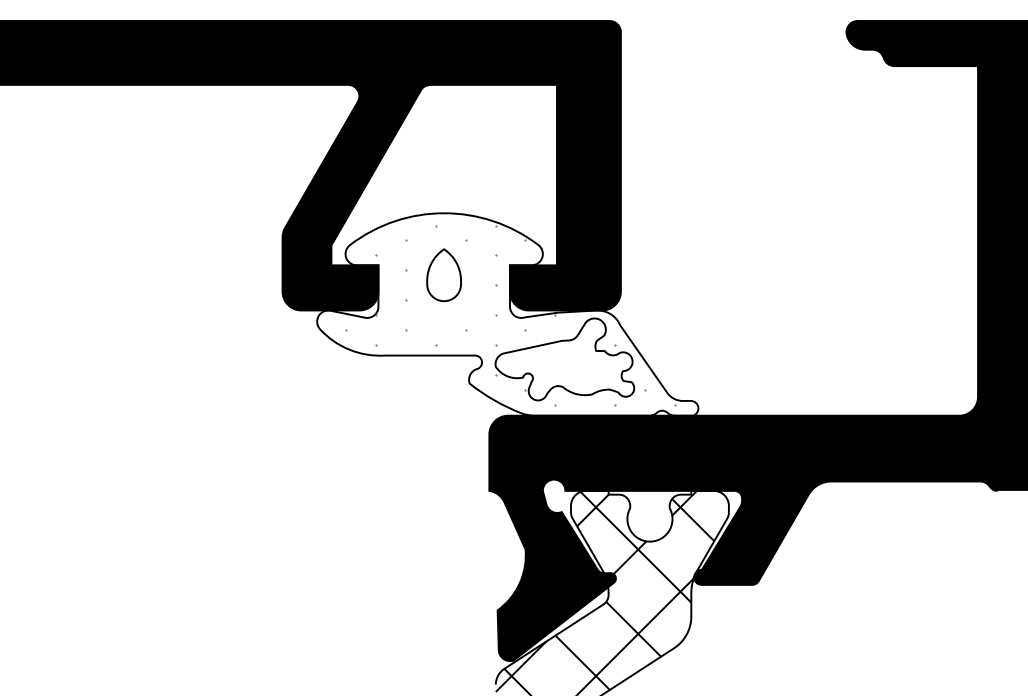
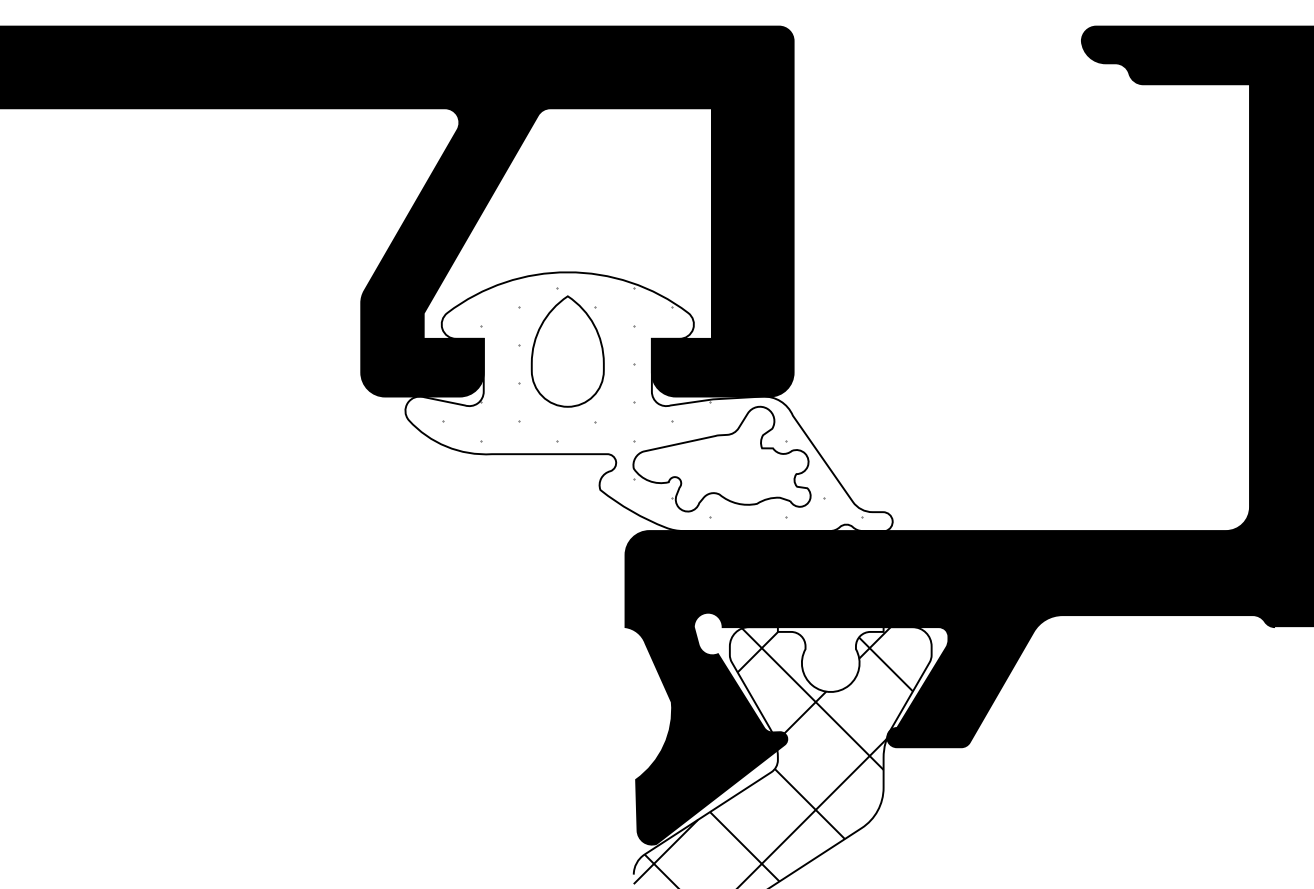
part: (443, 275) -> (567, 351), size x1.67

